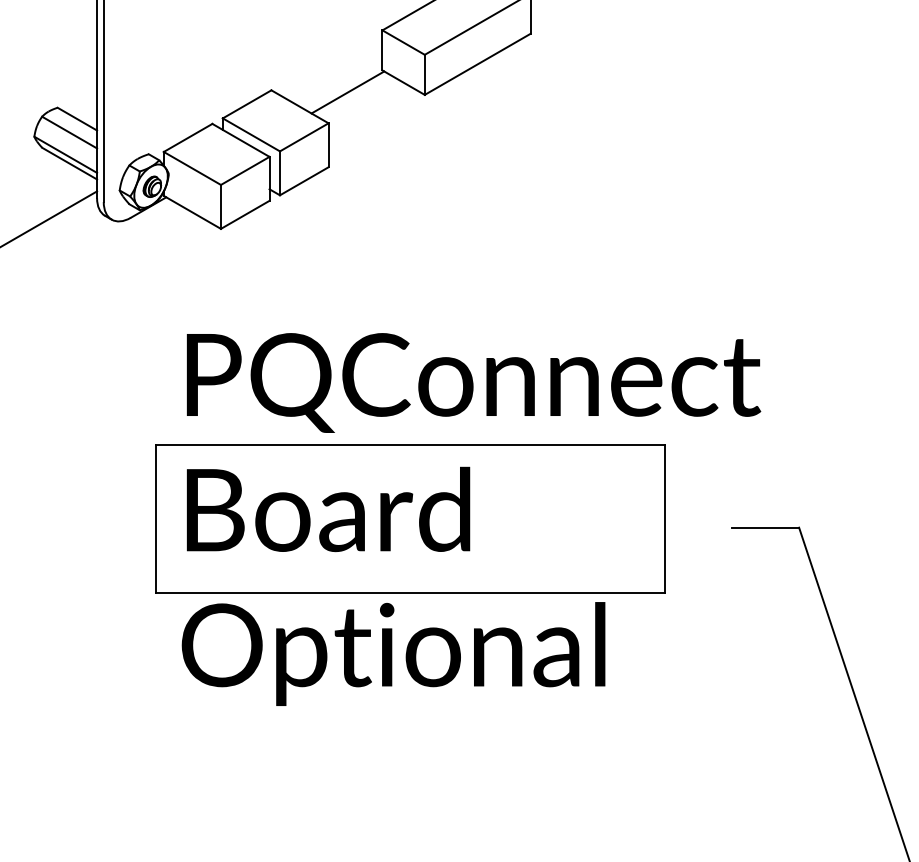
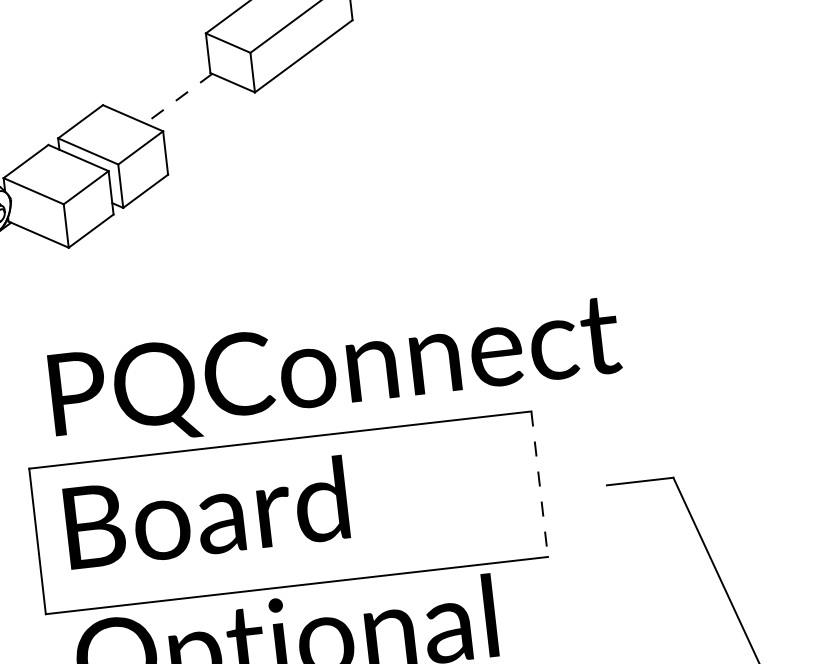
line: (347, 92) -> (178, 98), solid -> dashed
line: (664, 518) -> (539, 483), solid -> dashed

